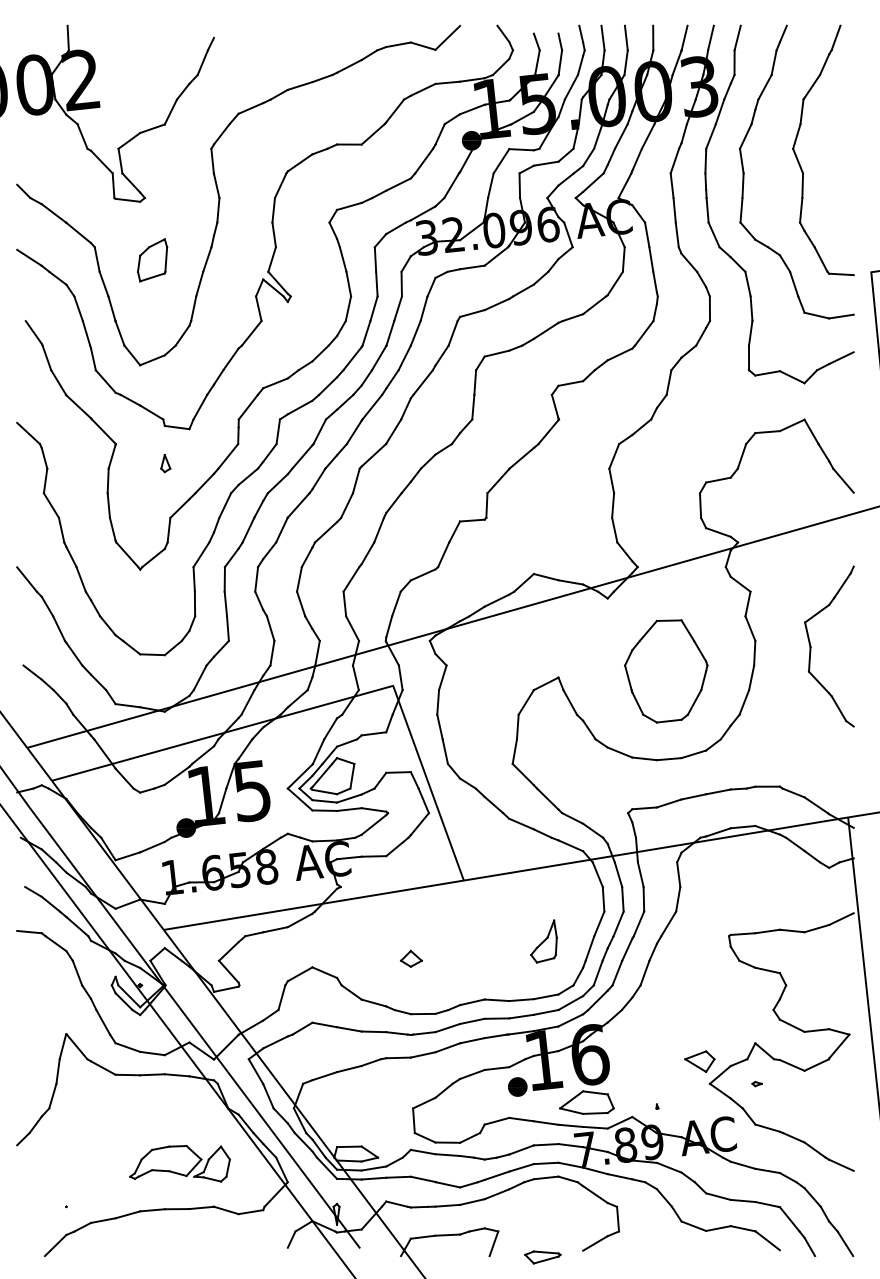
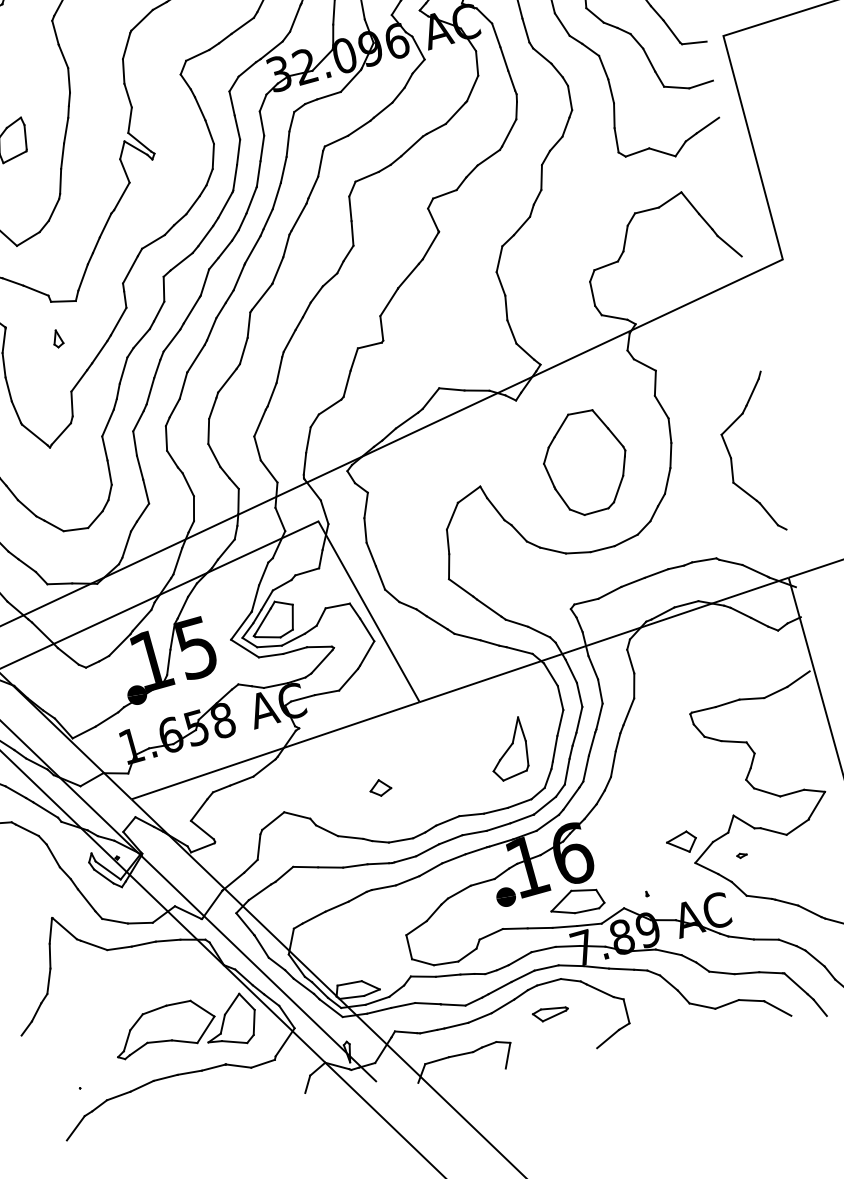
part: (811, 646) -> (731, 457), moved
part: (543, 941) -> (508, 749), size x1.43
part: (179, 1163) -> (184, 1027), size x1.43
part: (542, 1257) -> (550, 1014), moved

